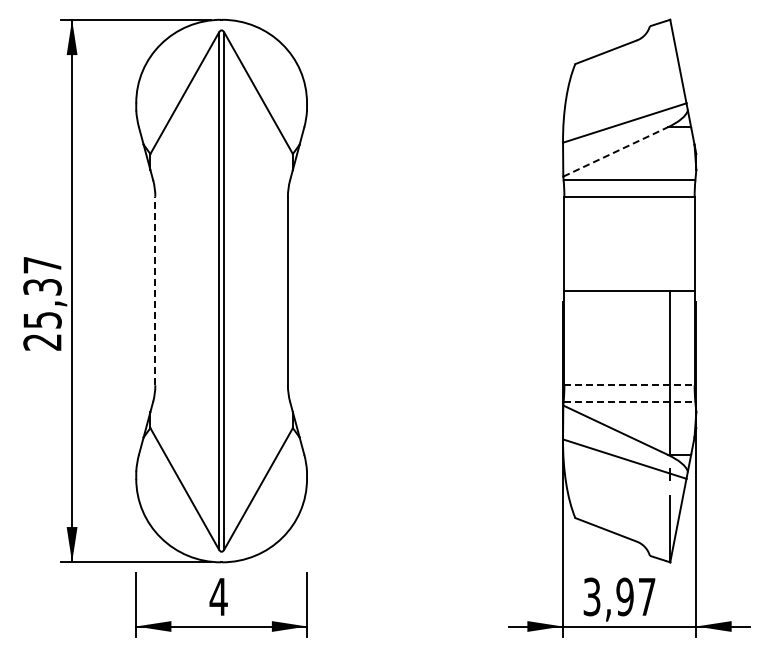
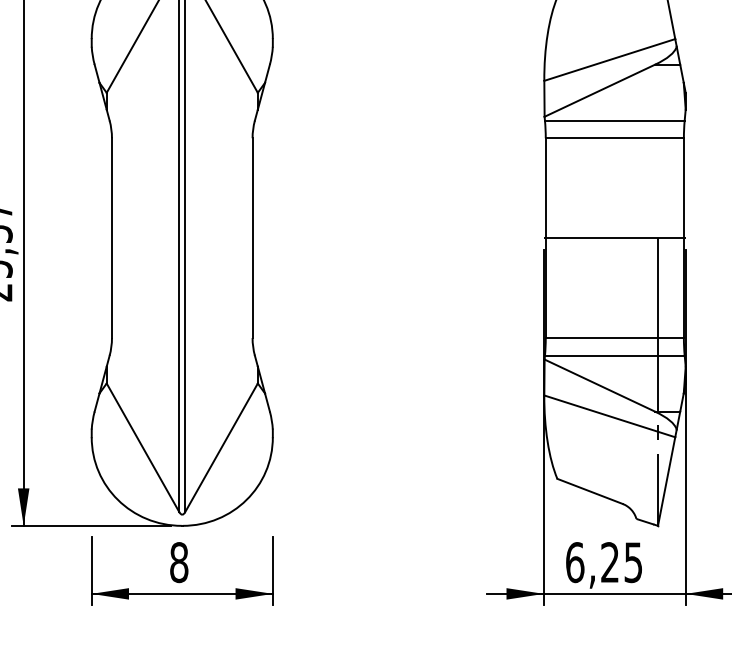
line: (615, 152) -> (599, 91), dashed -> solid
line: (155, 290) -> (112, 237), dashed -> solid
line: (630, 385) -> (615, 338), dashed -> solid
line: (629, 401) -> (614, 355), dashed -> solid
text: (218, 596) -> (178, 562), 4 -> 8
text: (619, 596) -> (604, 562), 3,97 -> 6,25

